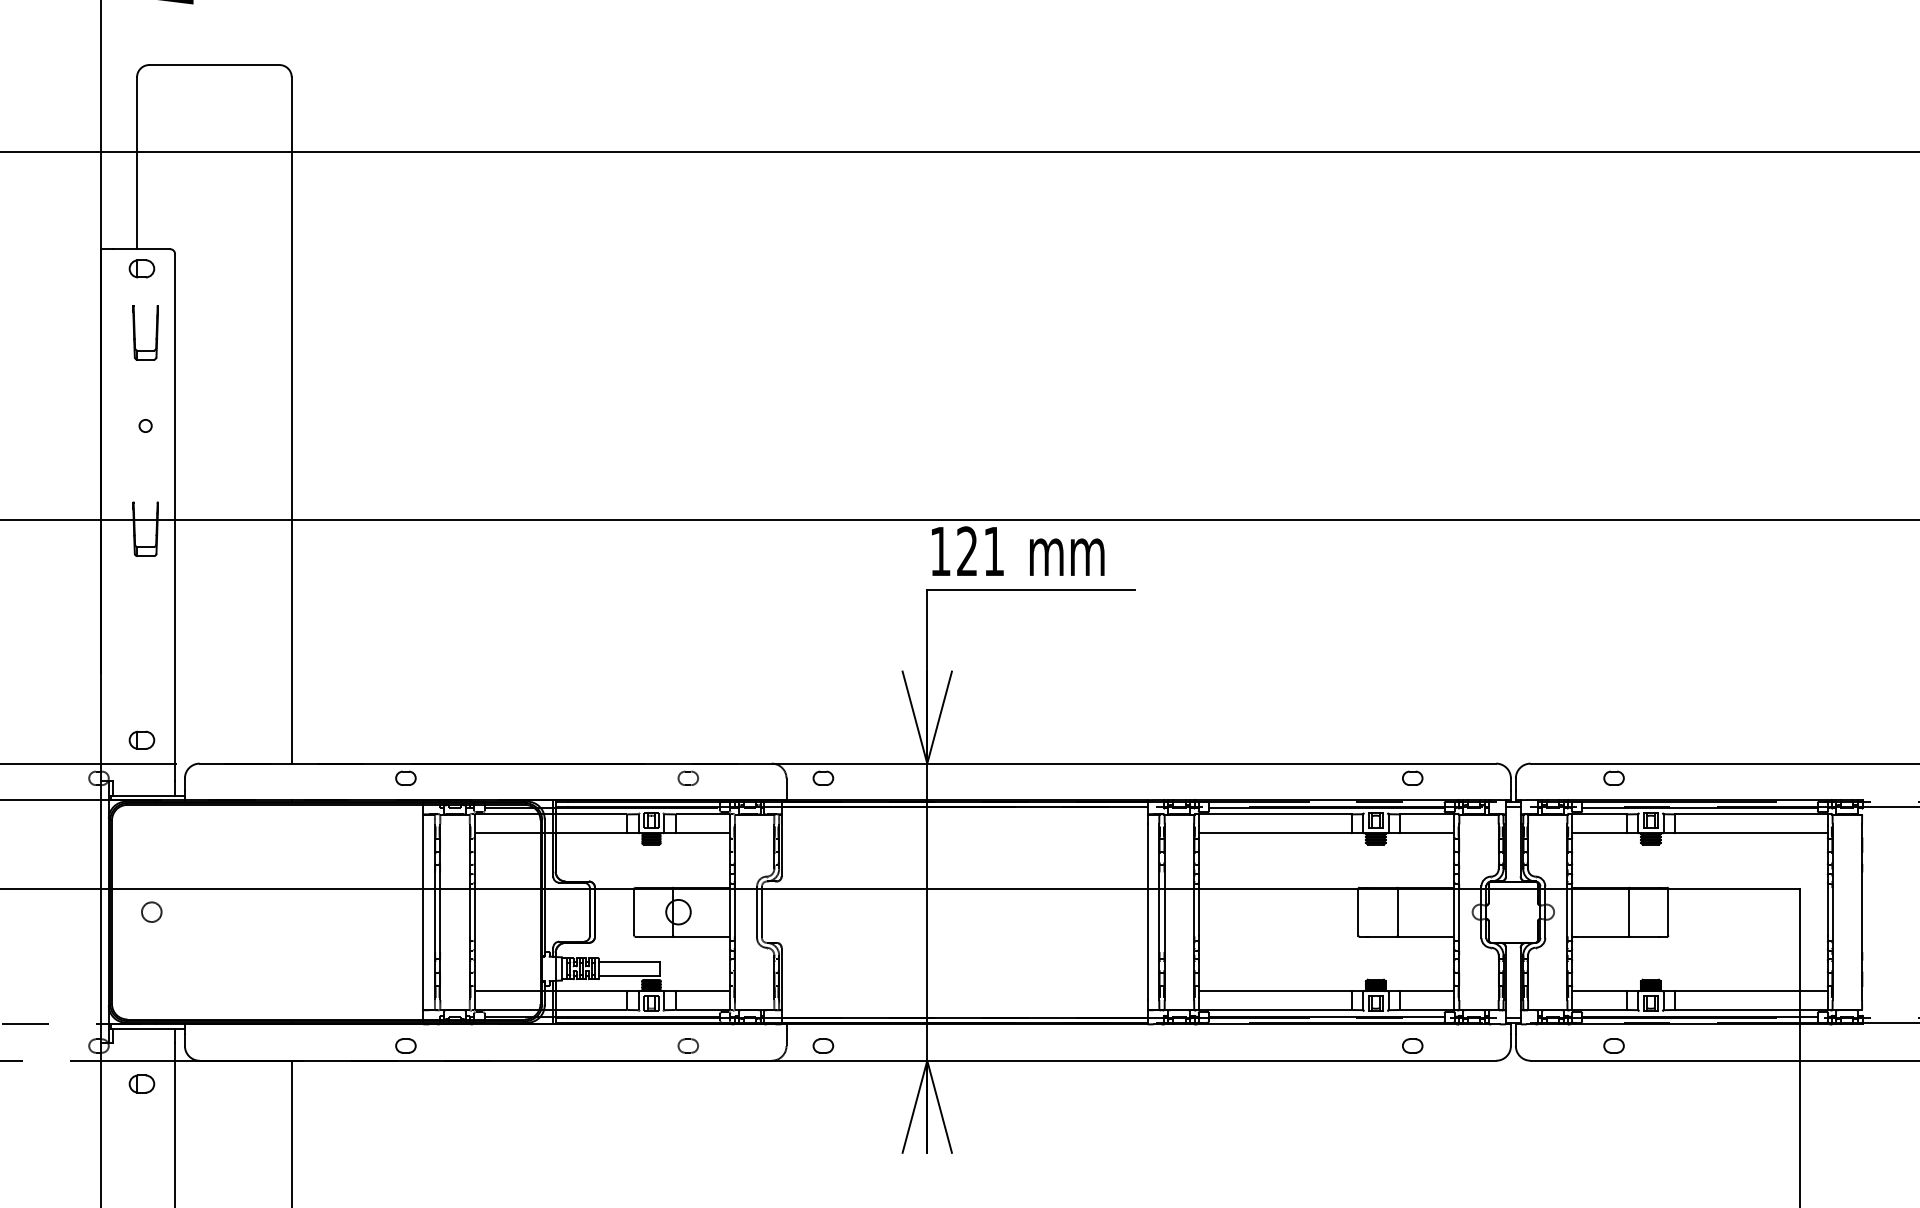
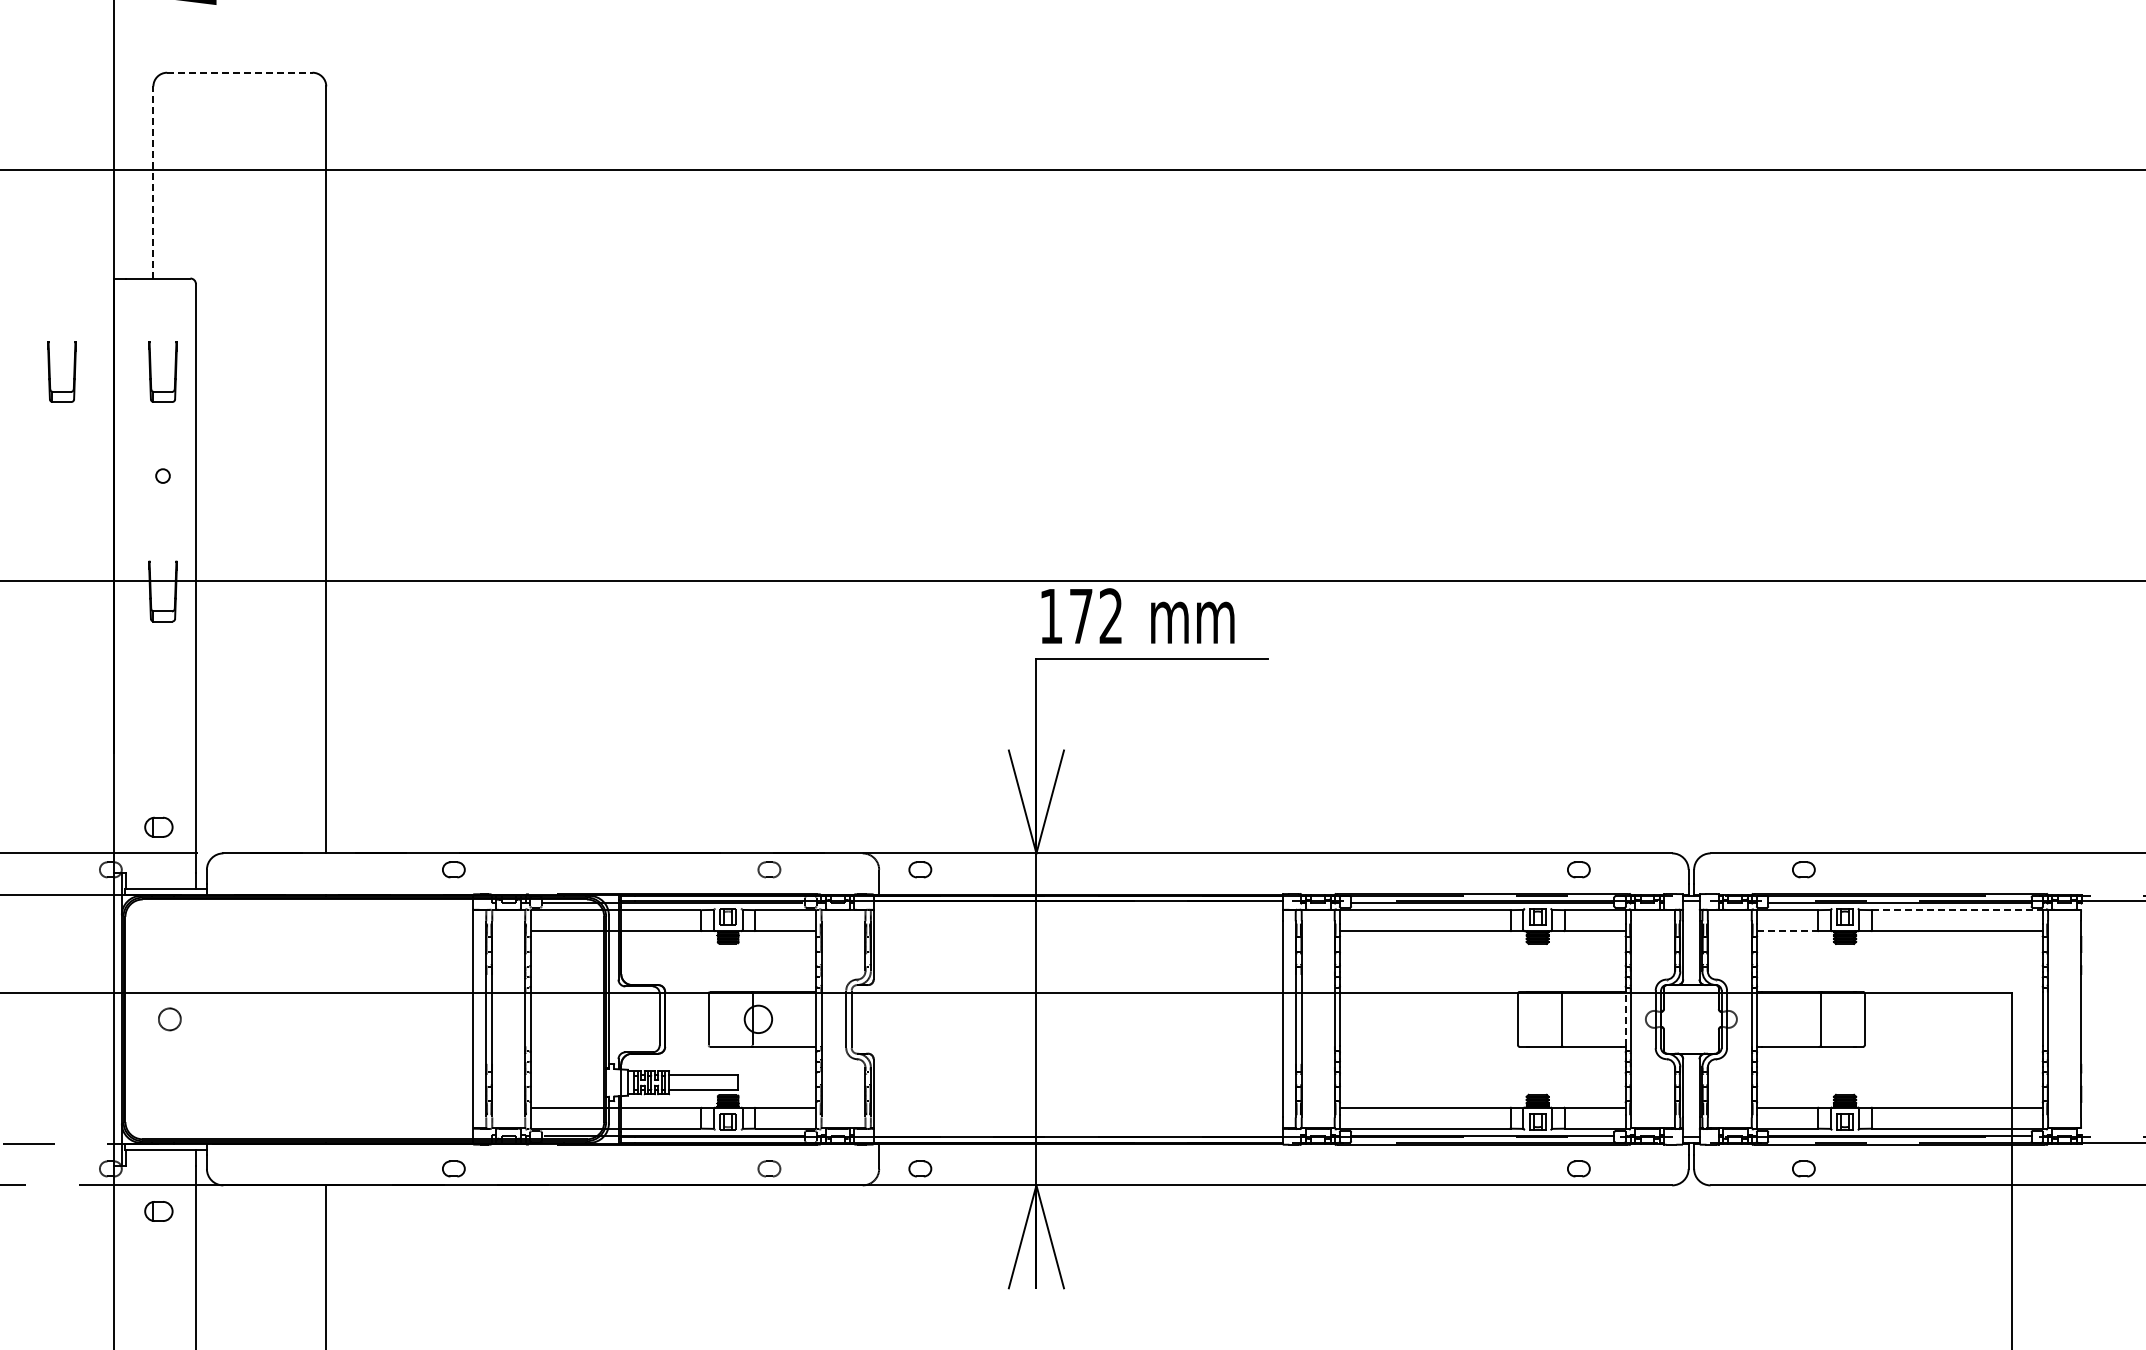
line: (214, 64) -> (239, 72), solid -> dashed
line: (137, 163) -> (153, 182), solid -> dashed
part: (141, 268) -> (158, 300), removed
part: (44, 332) -> (50, 371), added
text: (980, 550) -> (1095, 615), 121 -> 172
line: (1751, 814) -> (1957, 910), solid -> dashed
line: (1599, 833) -> (1787, 931), solid -> dashed
line: (1454, 912) -> (1625, 1019), solid -> dashed

